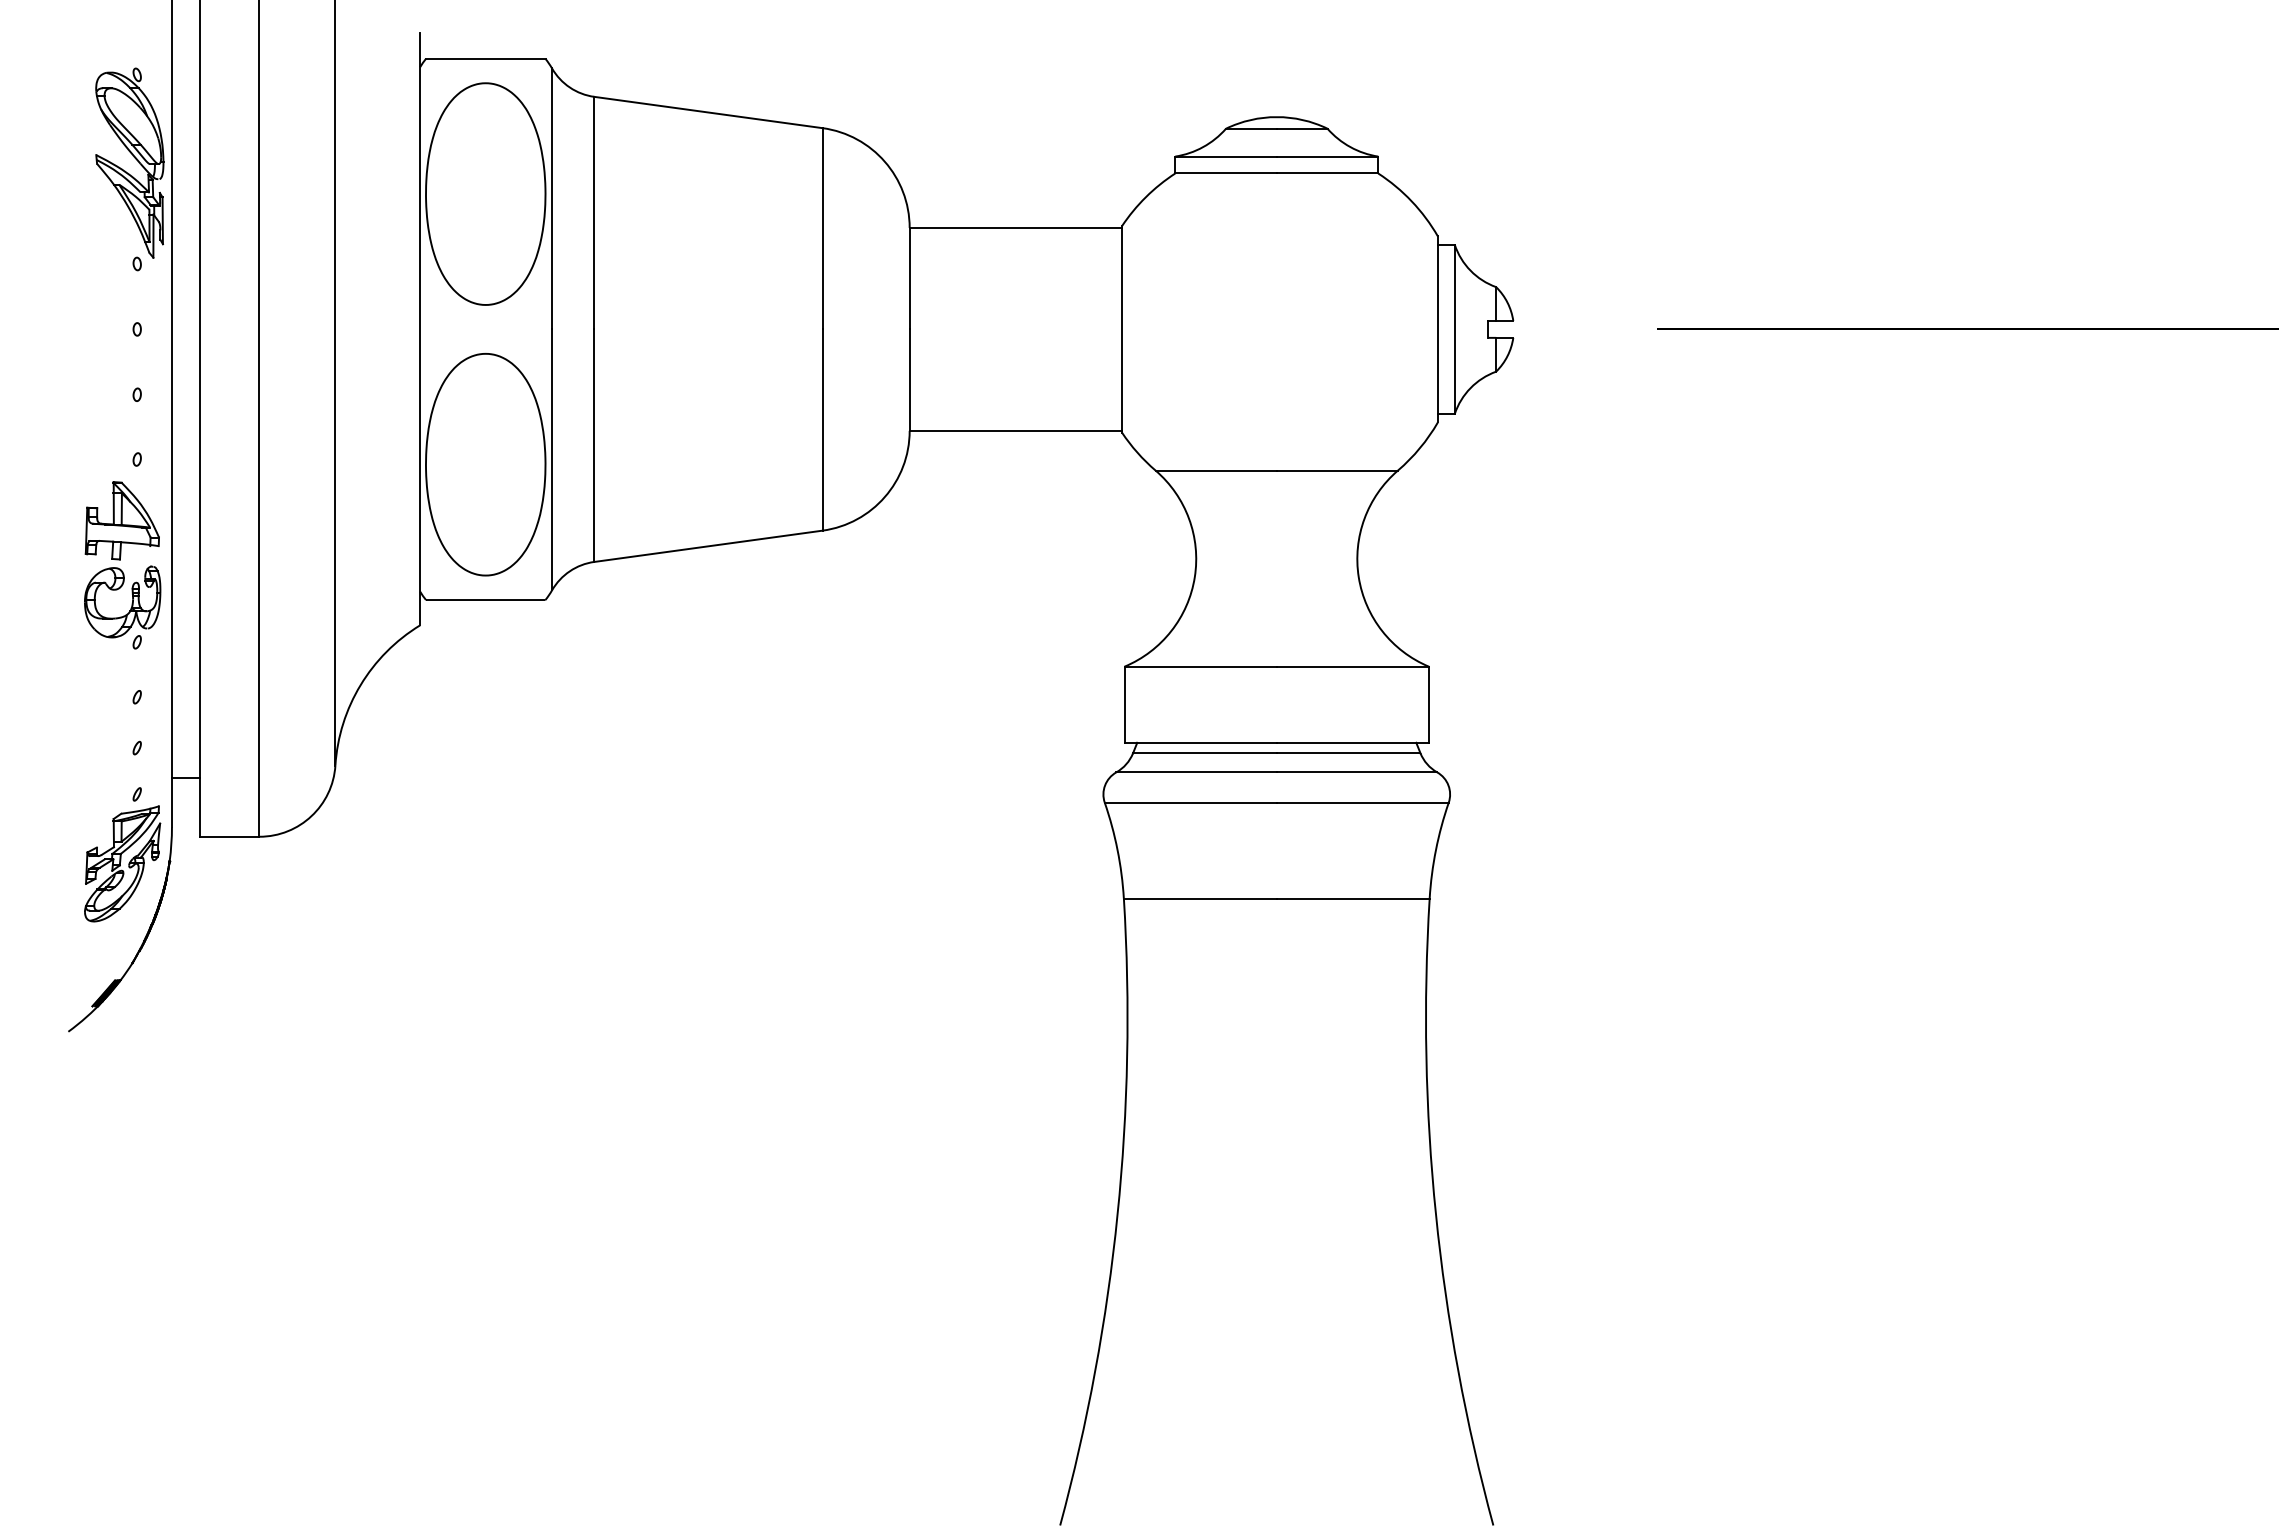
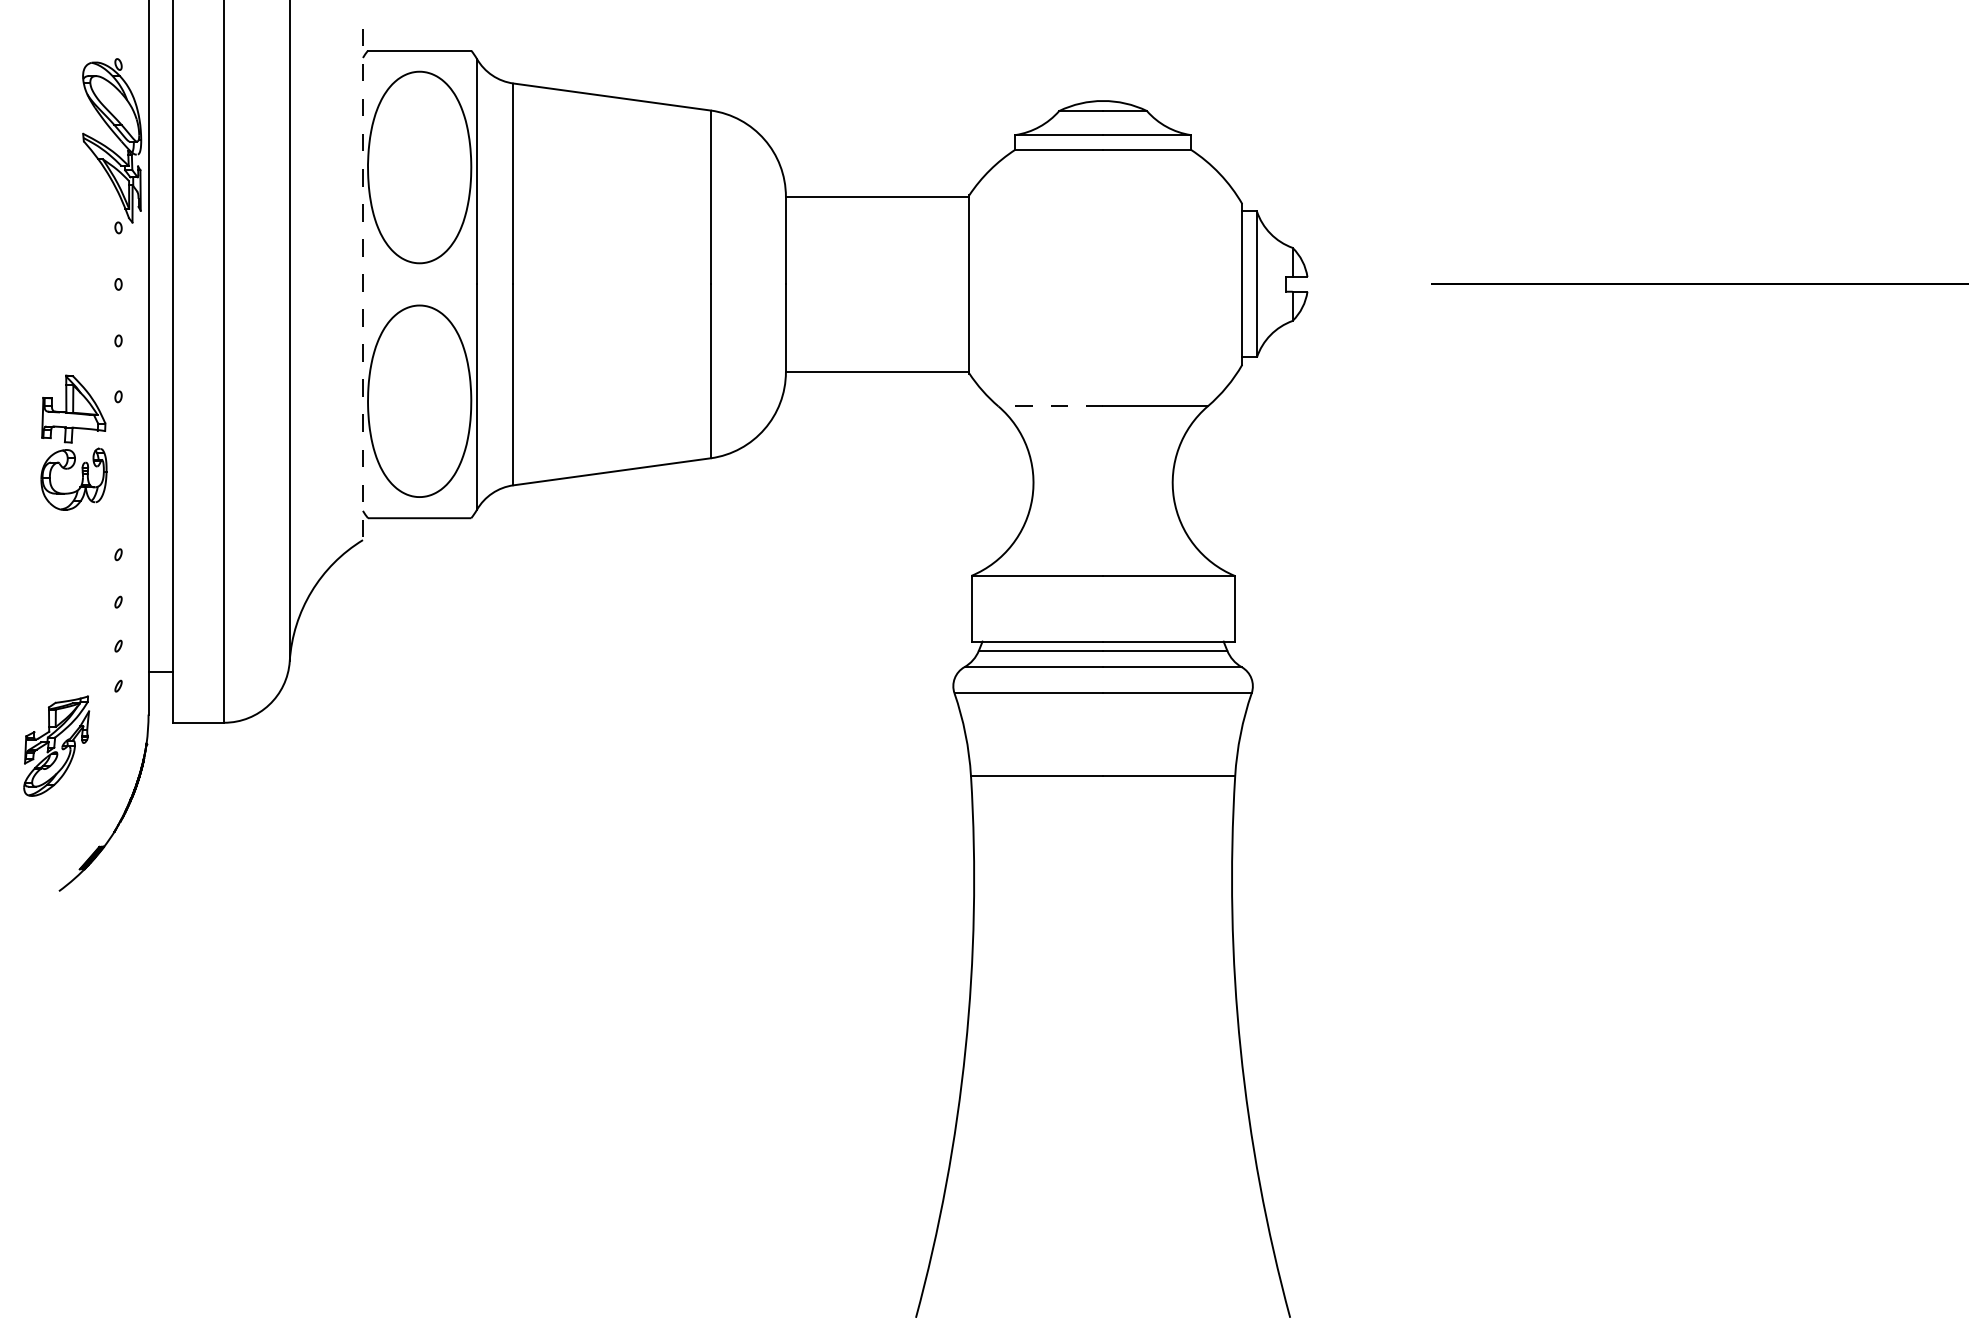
line: (420, 329) -> (363, 284), solid -> dashed
line: (1216, 470) -> (1051, 406), solid -> dashed
part: (122, 559) -> (73, 442), moved
part: (122, 863) -> (56, 745), moved

